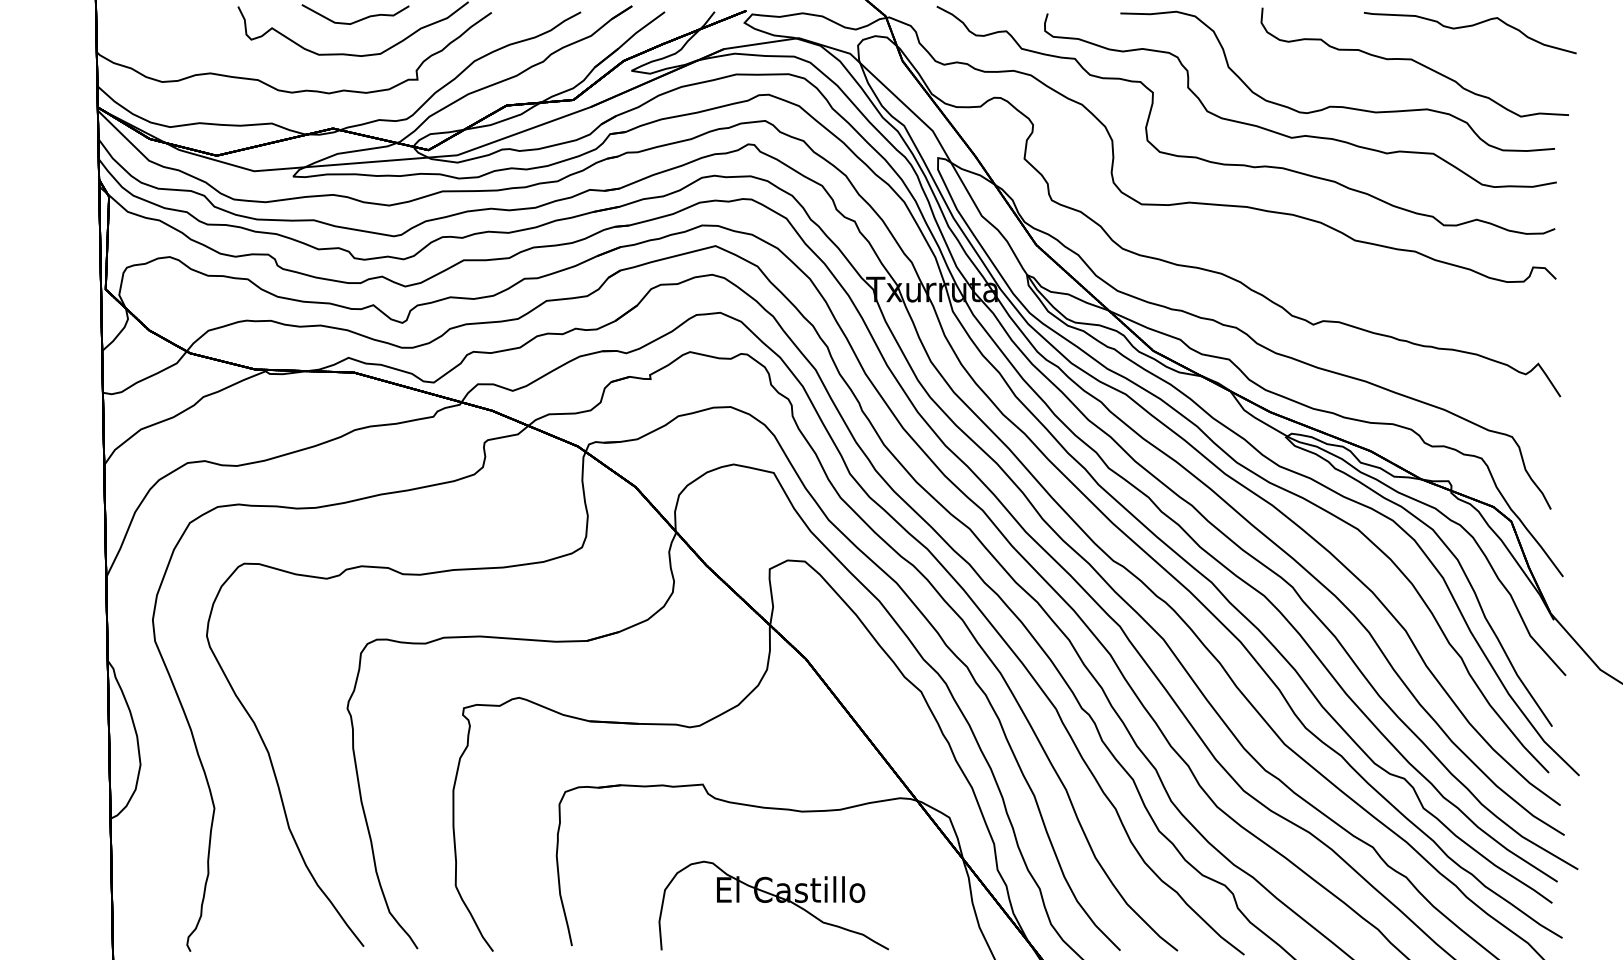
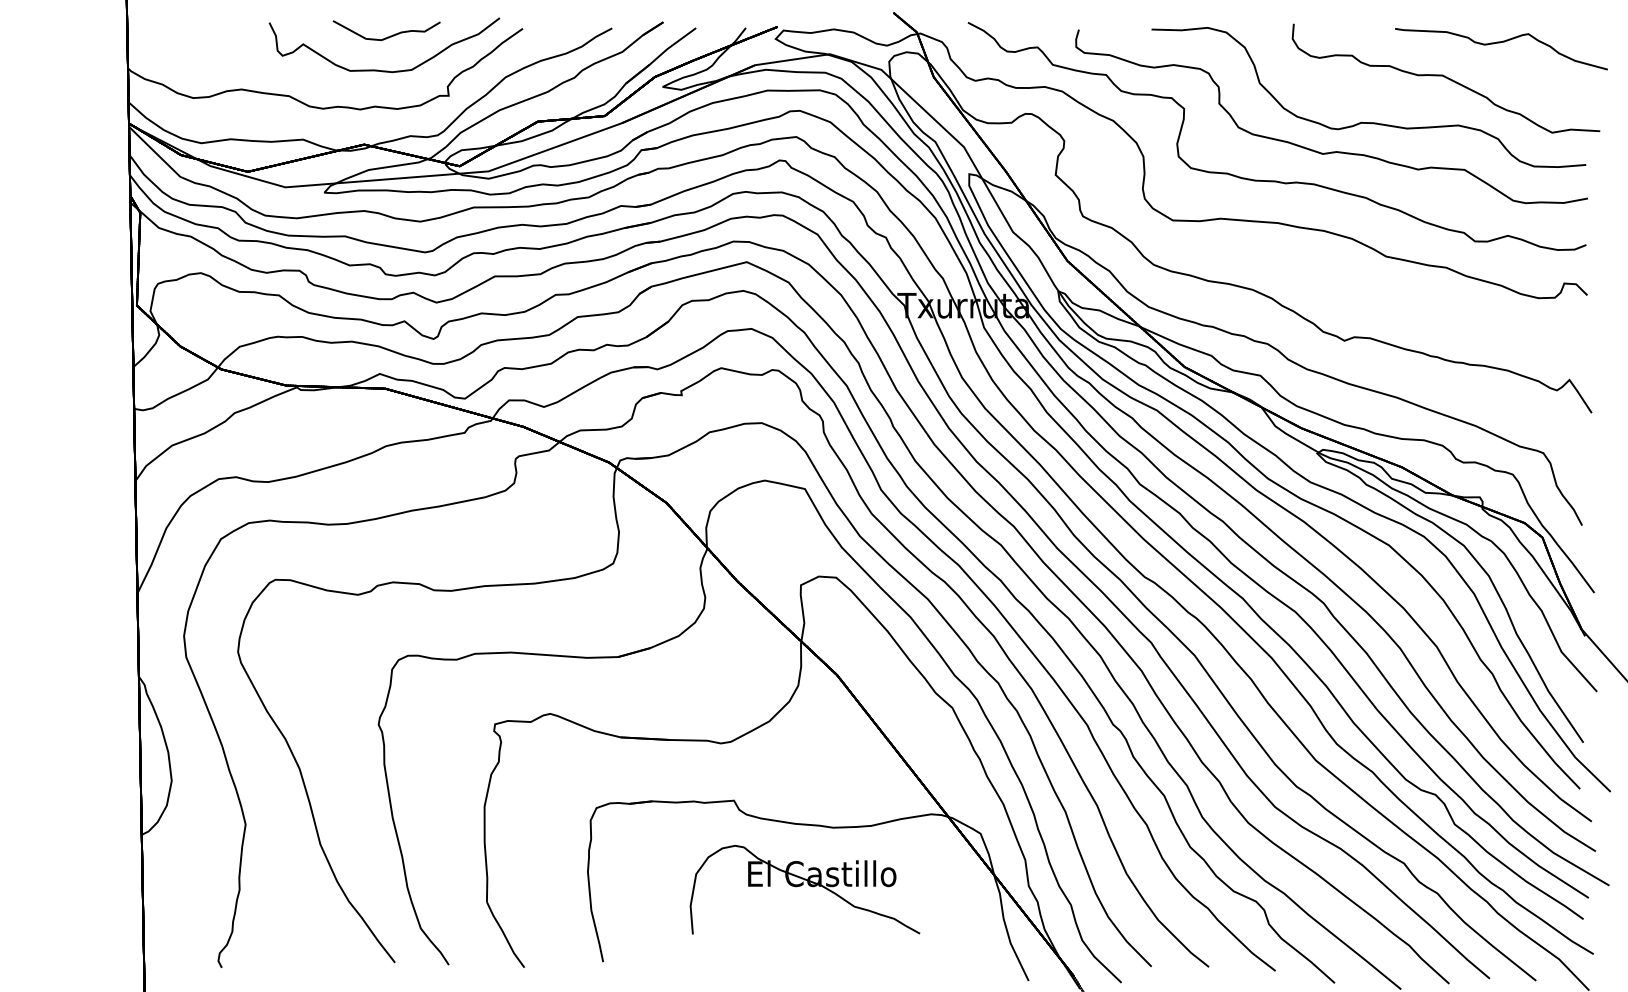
part: (773, 905) -> (804, 889), moved

